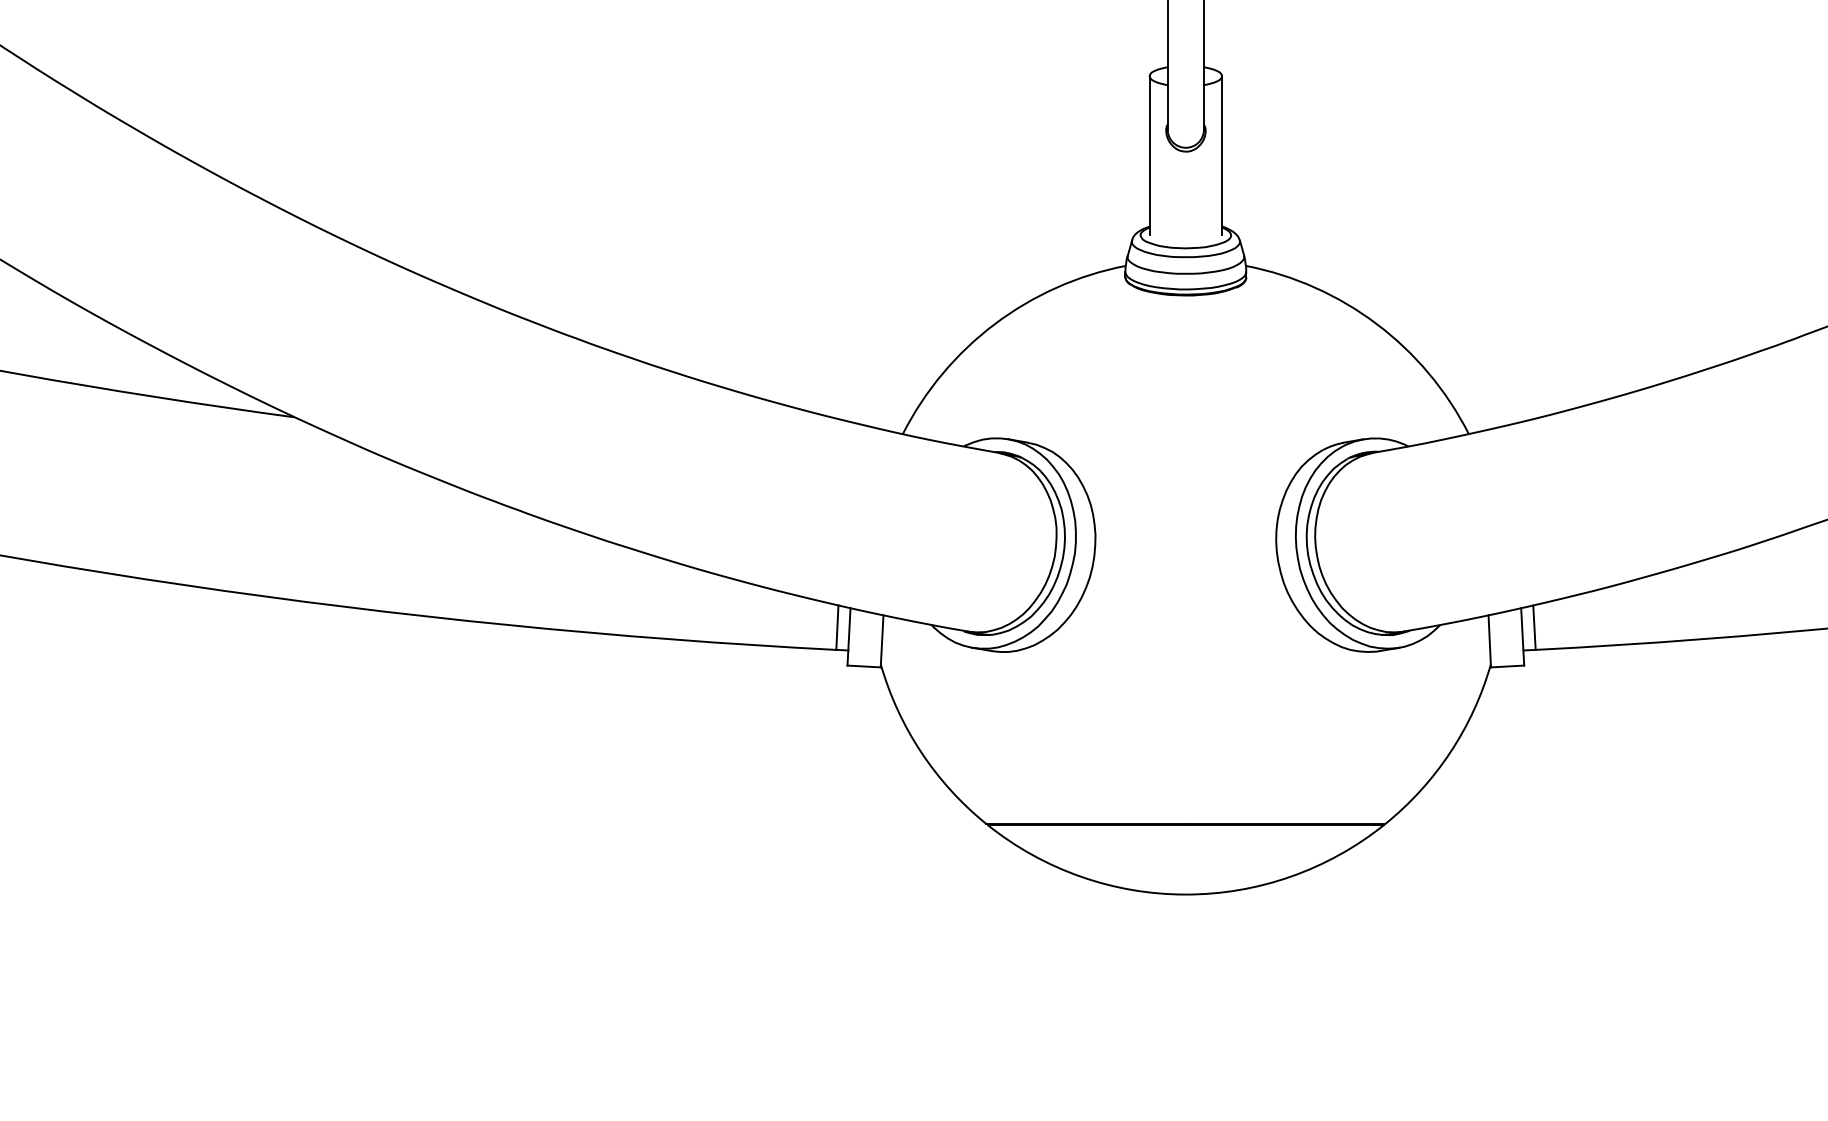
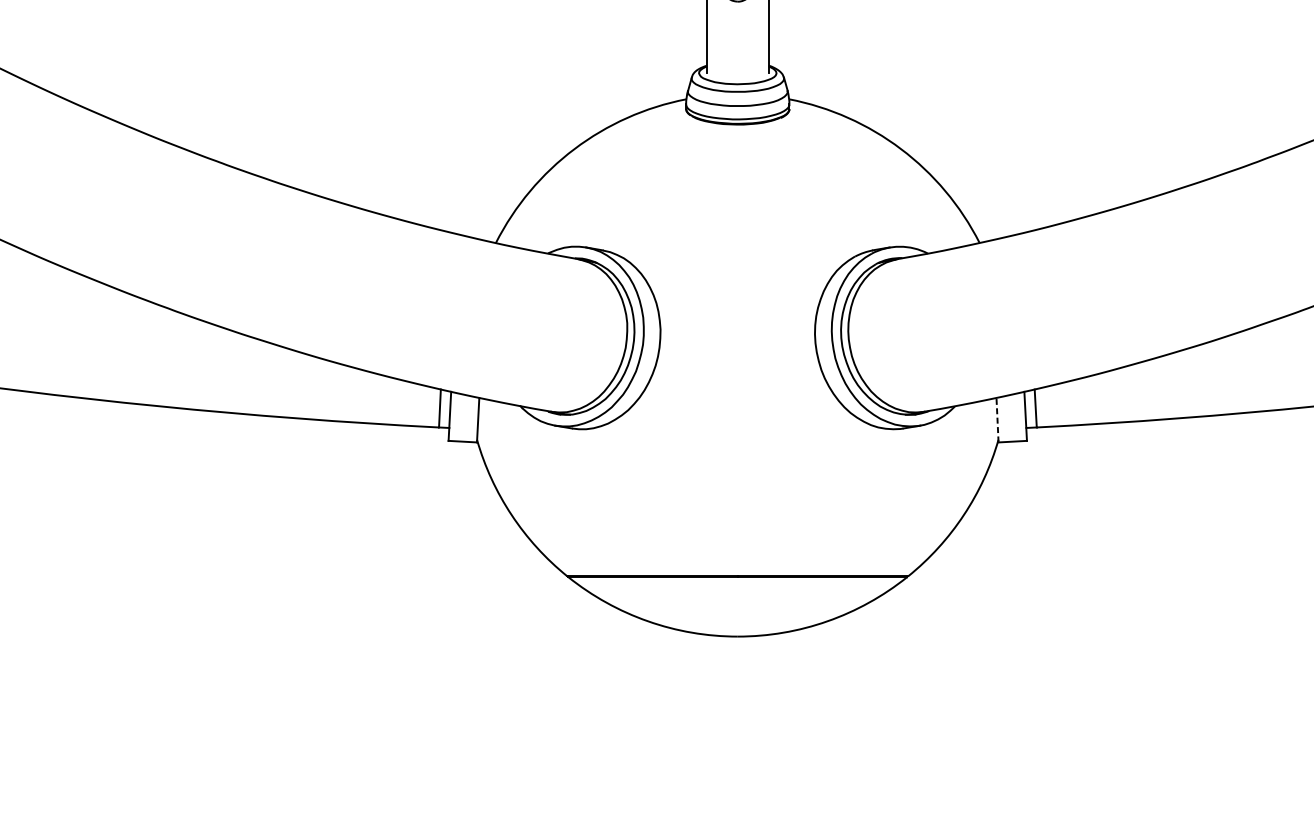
line: (1489, 640) -> (997, 419), solid -> dashed

